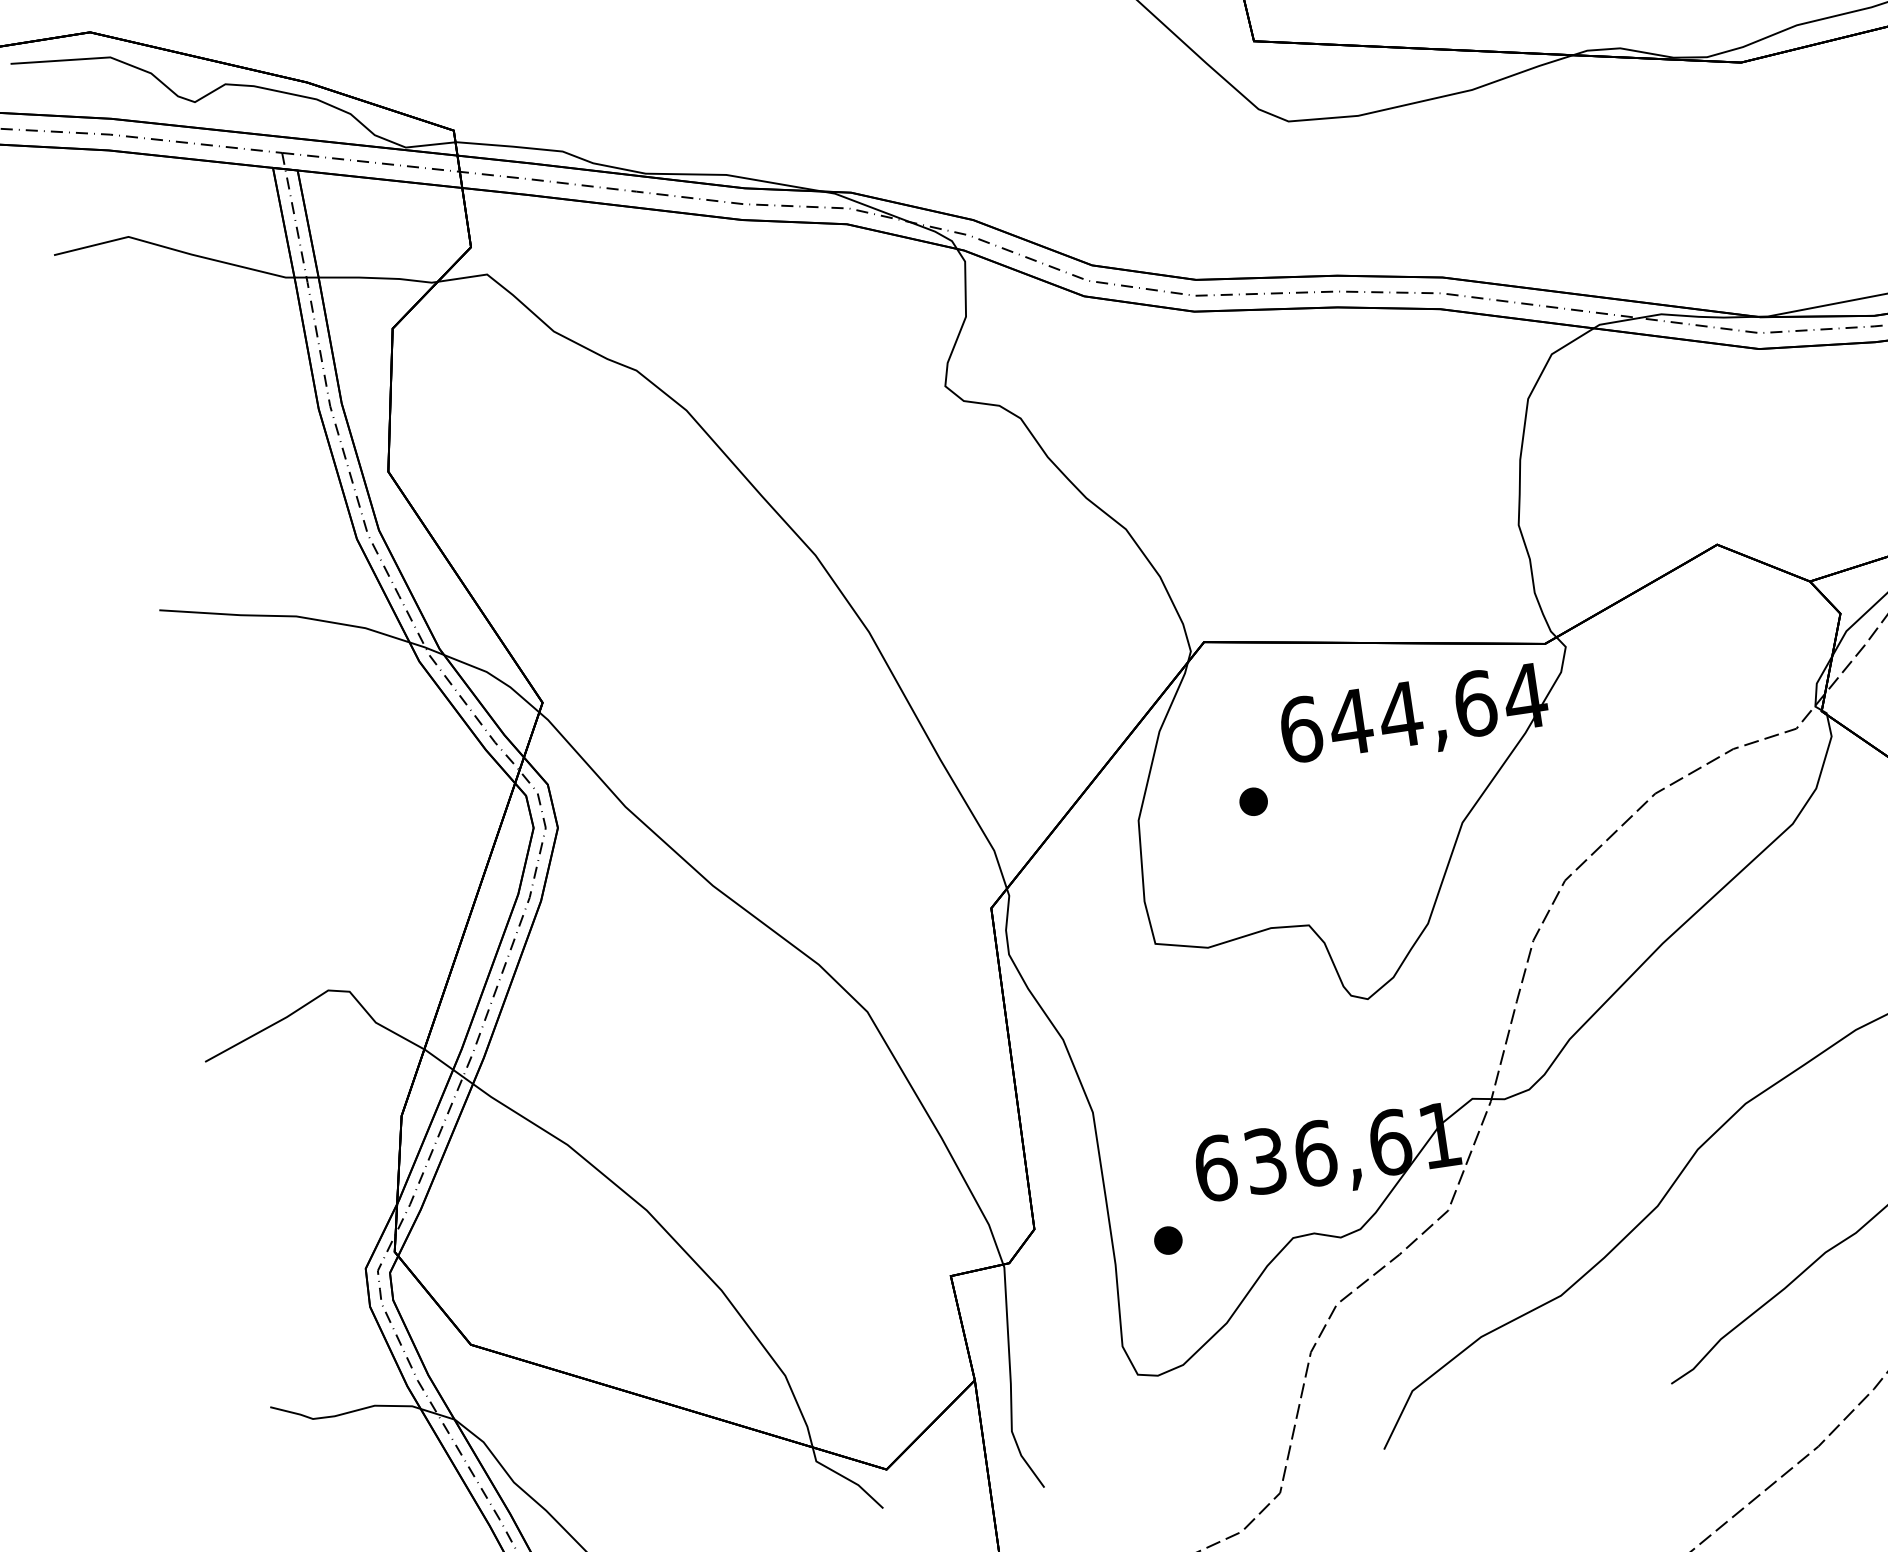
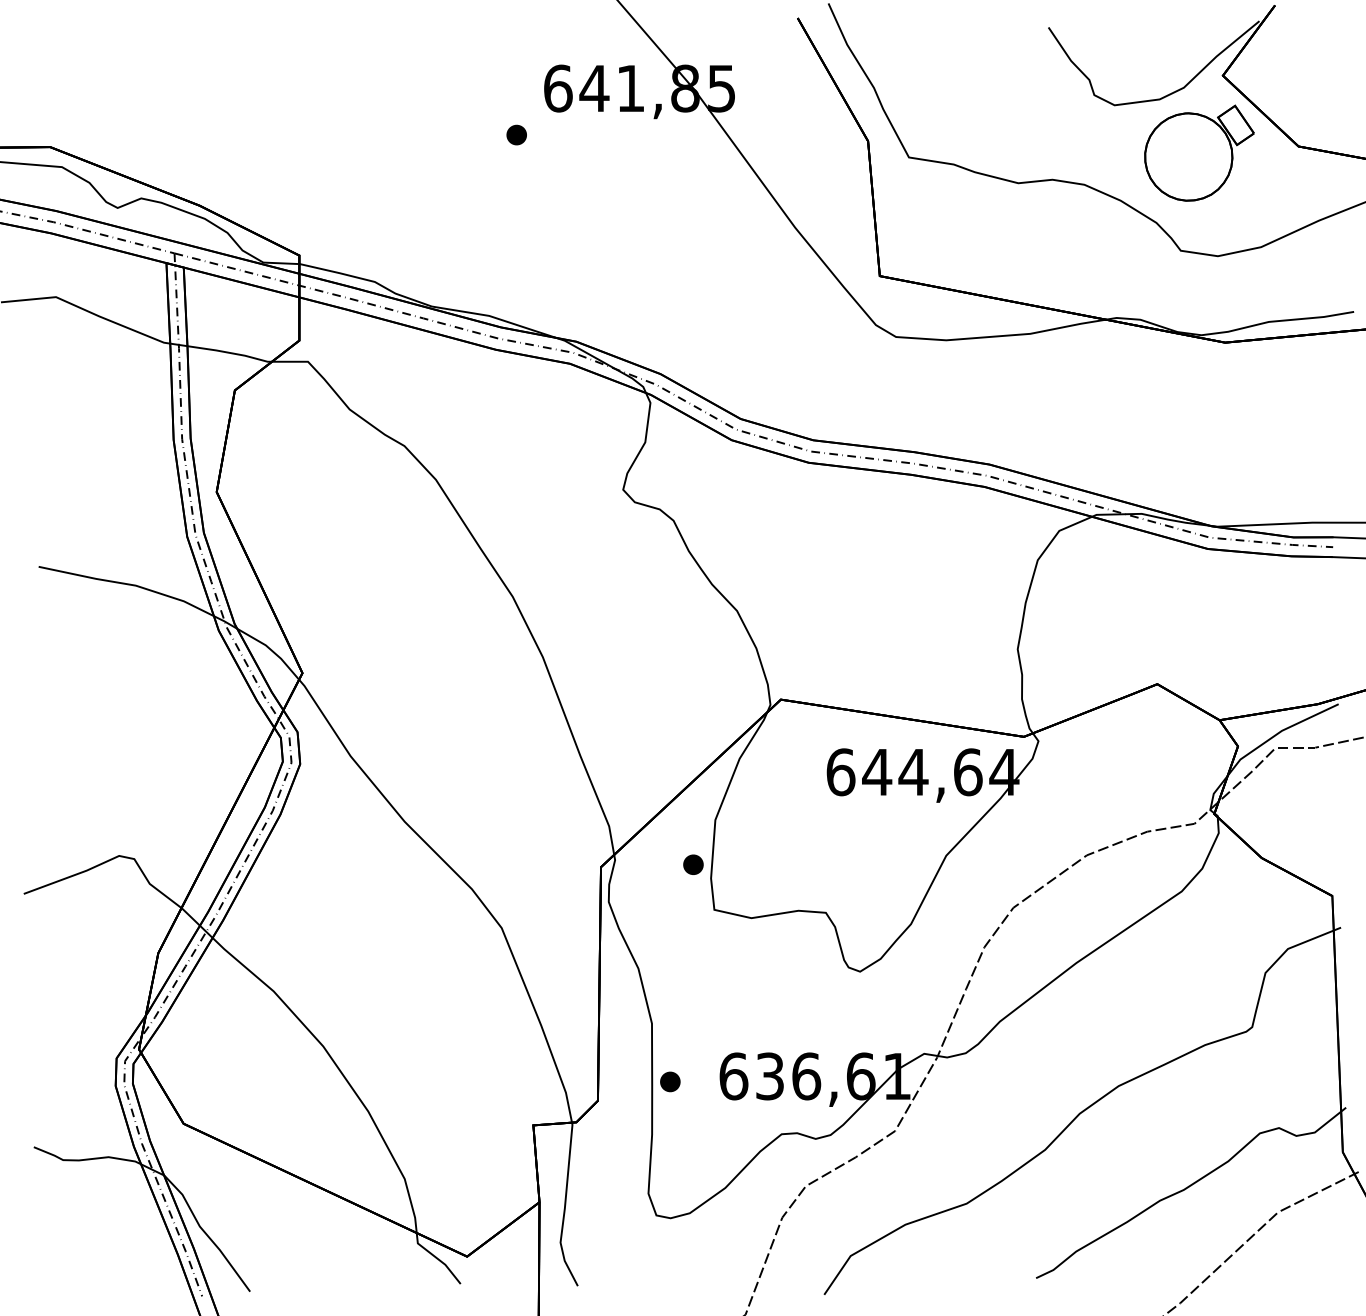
part: (1253, 801) -> (693, 864), moved
part: (1168, 1239) -> (670, 1081), moved

